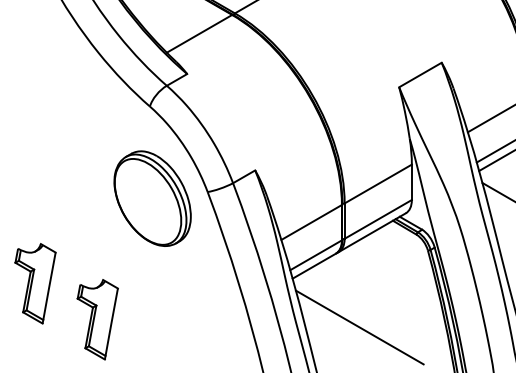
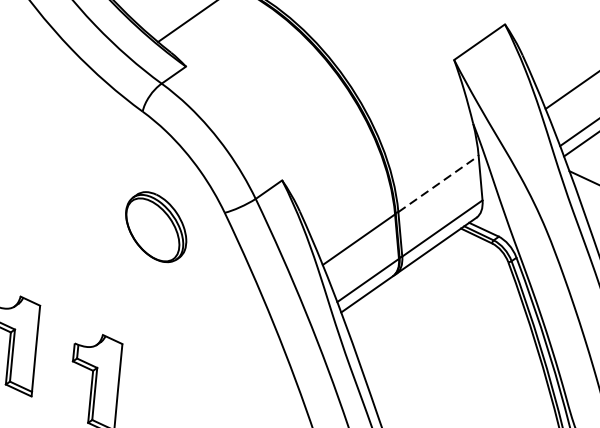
line: (378, 184) -> (438, 184), solid -> dashed
part: (152, 198) -> (156, 227), size x0.6
line: (359, 327) -> (430, 366), removed

